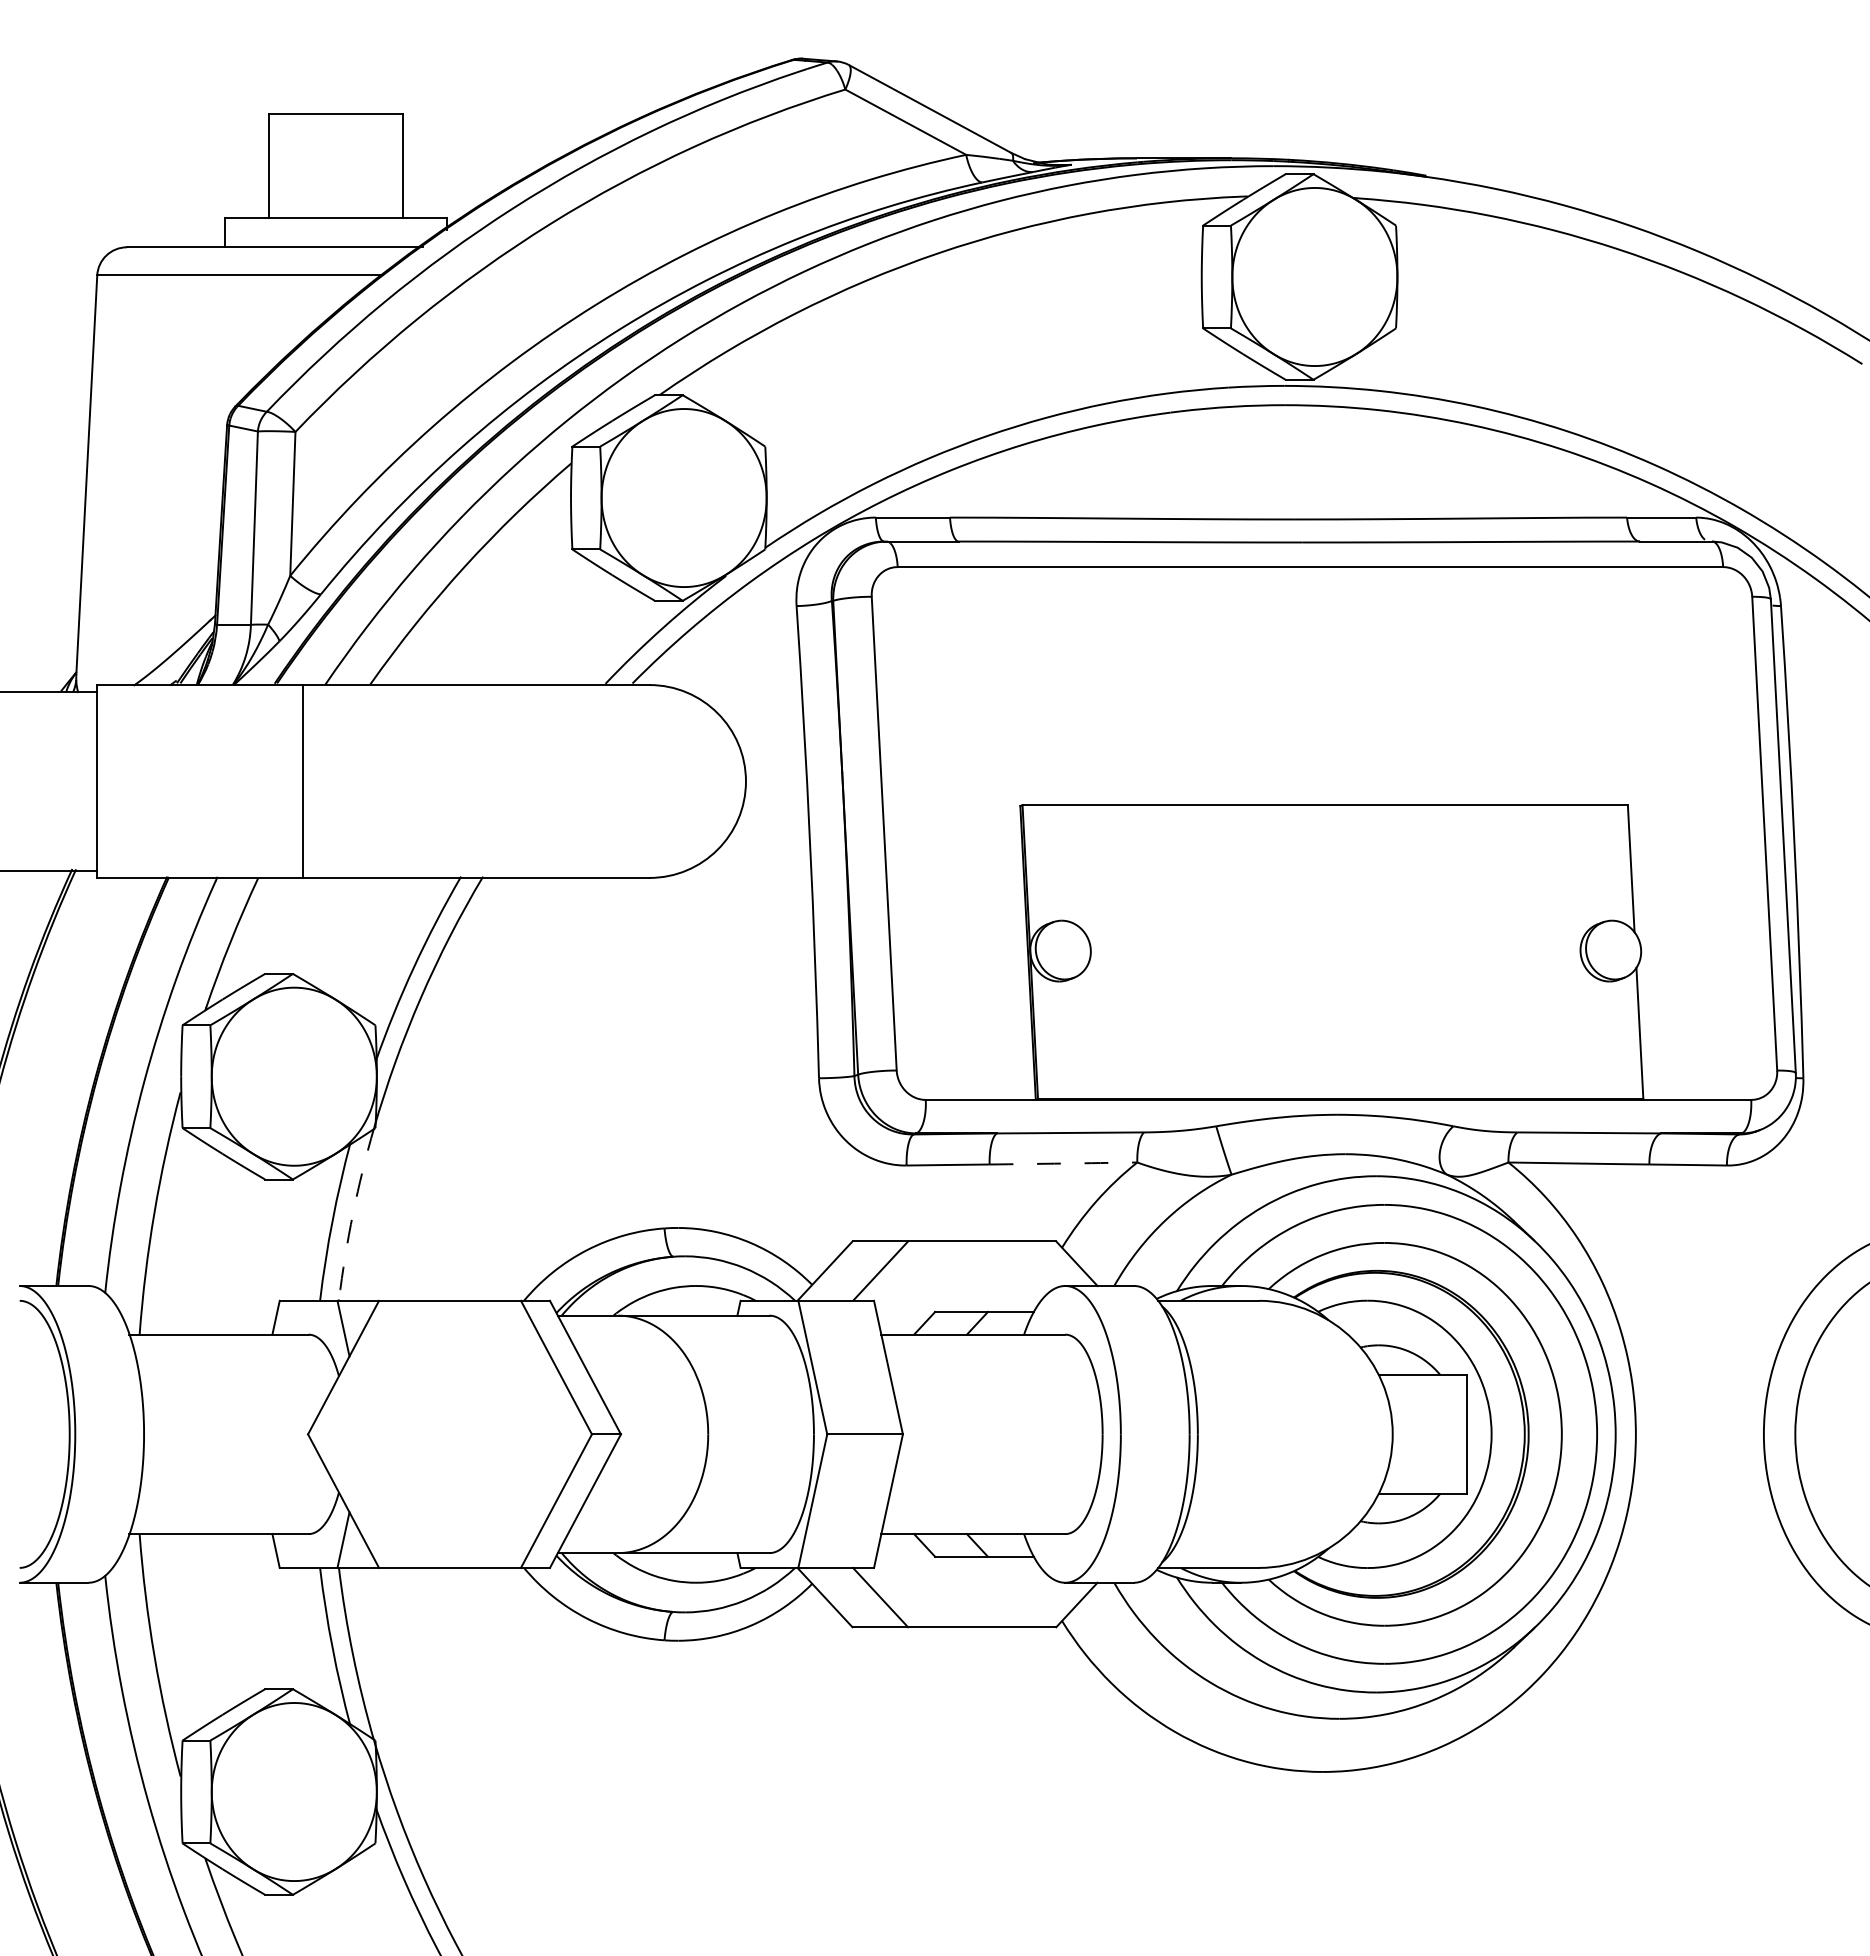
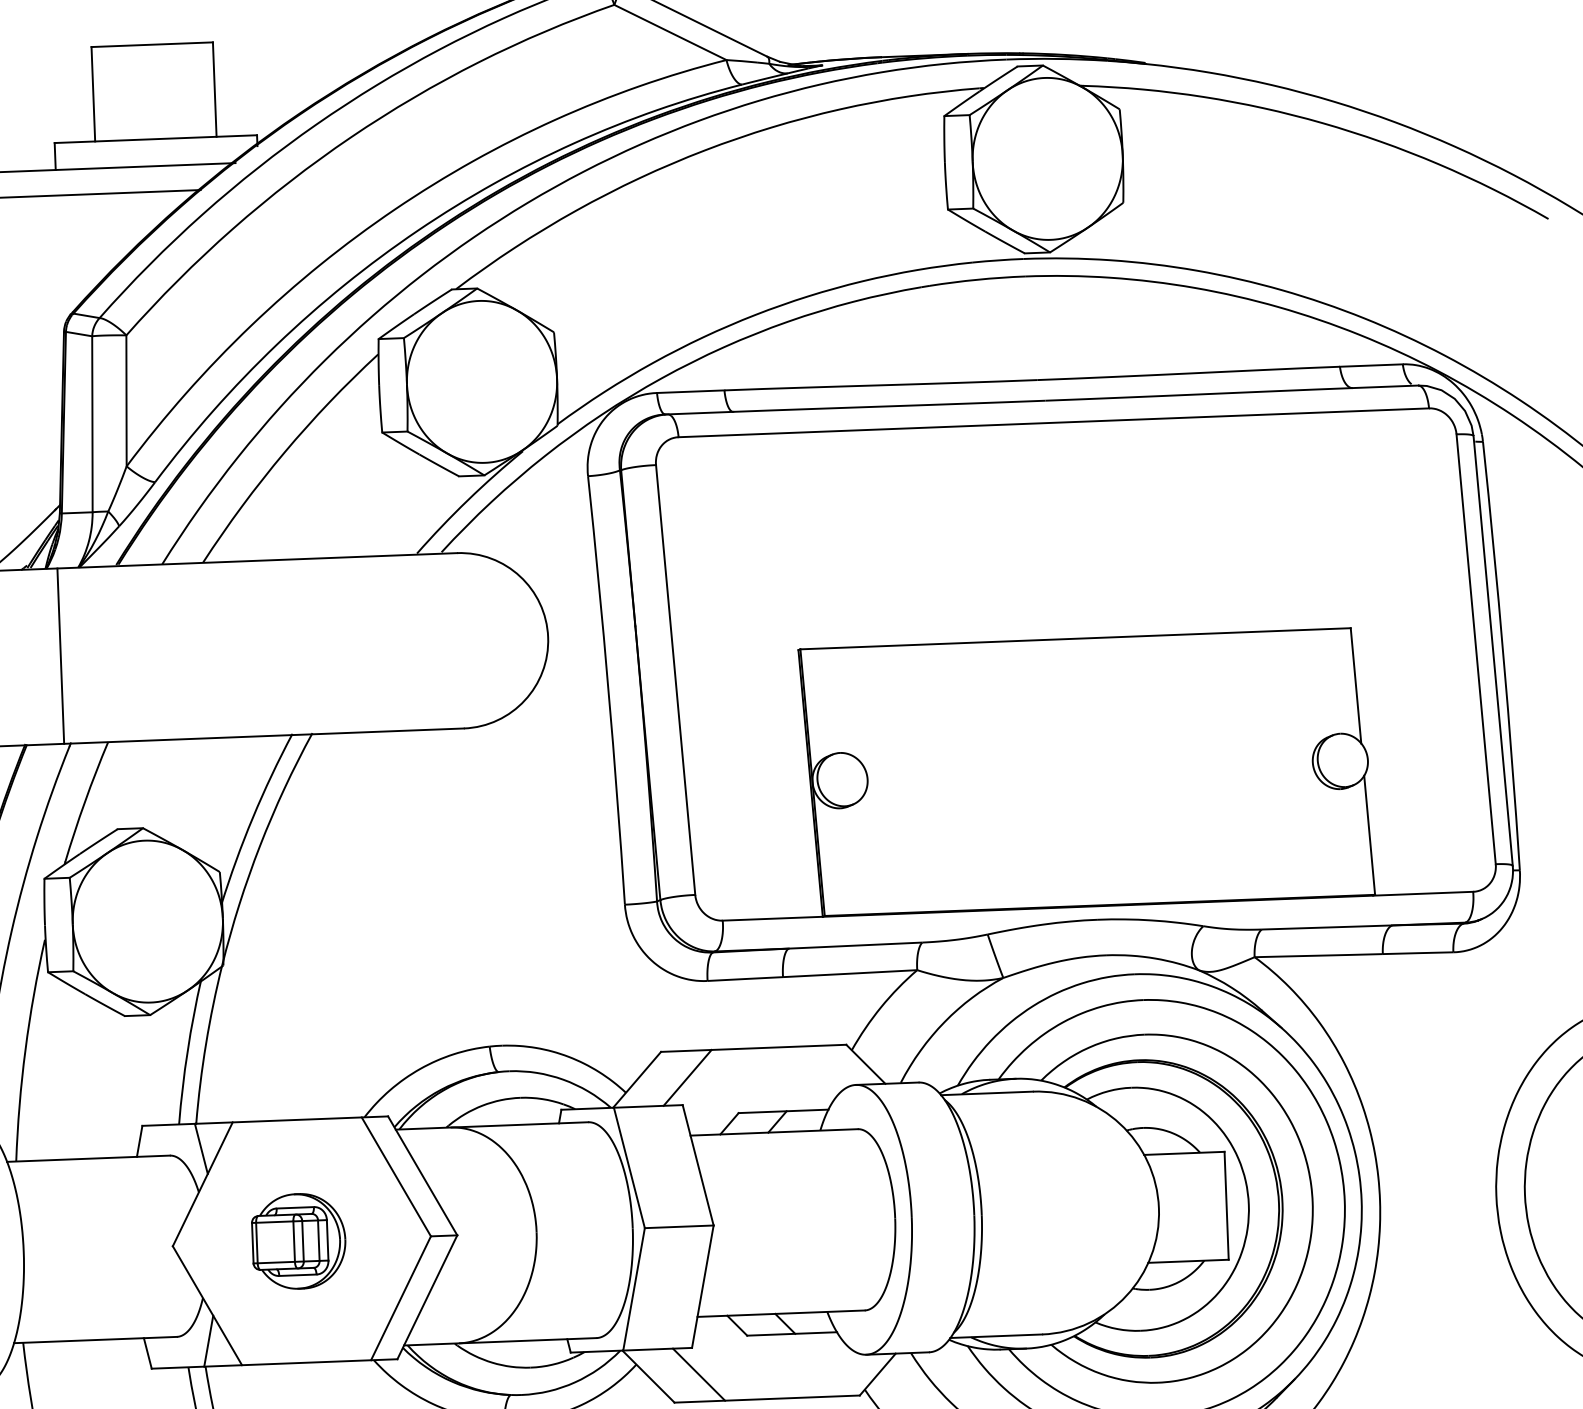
line: (302, 781) -> (60, 656), moved
arc: (1063, 1163) -> (850, 973), dashed -> solid
arc: (353, 1213) -> (206, 1043), dashed -> solid
part: (446, 1434) -> (298, 1241), added

